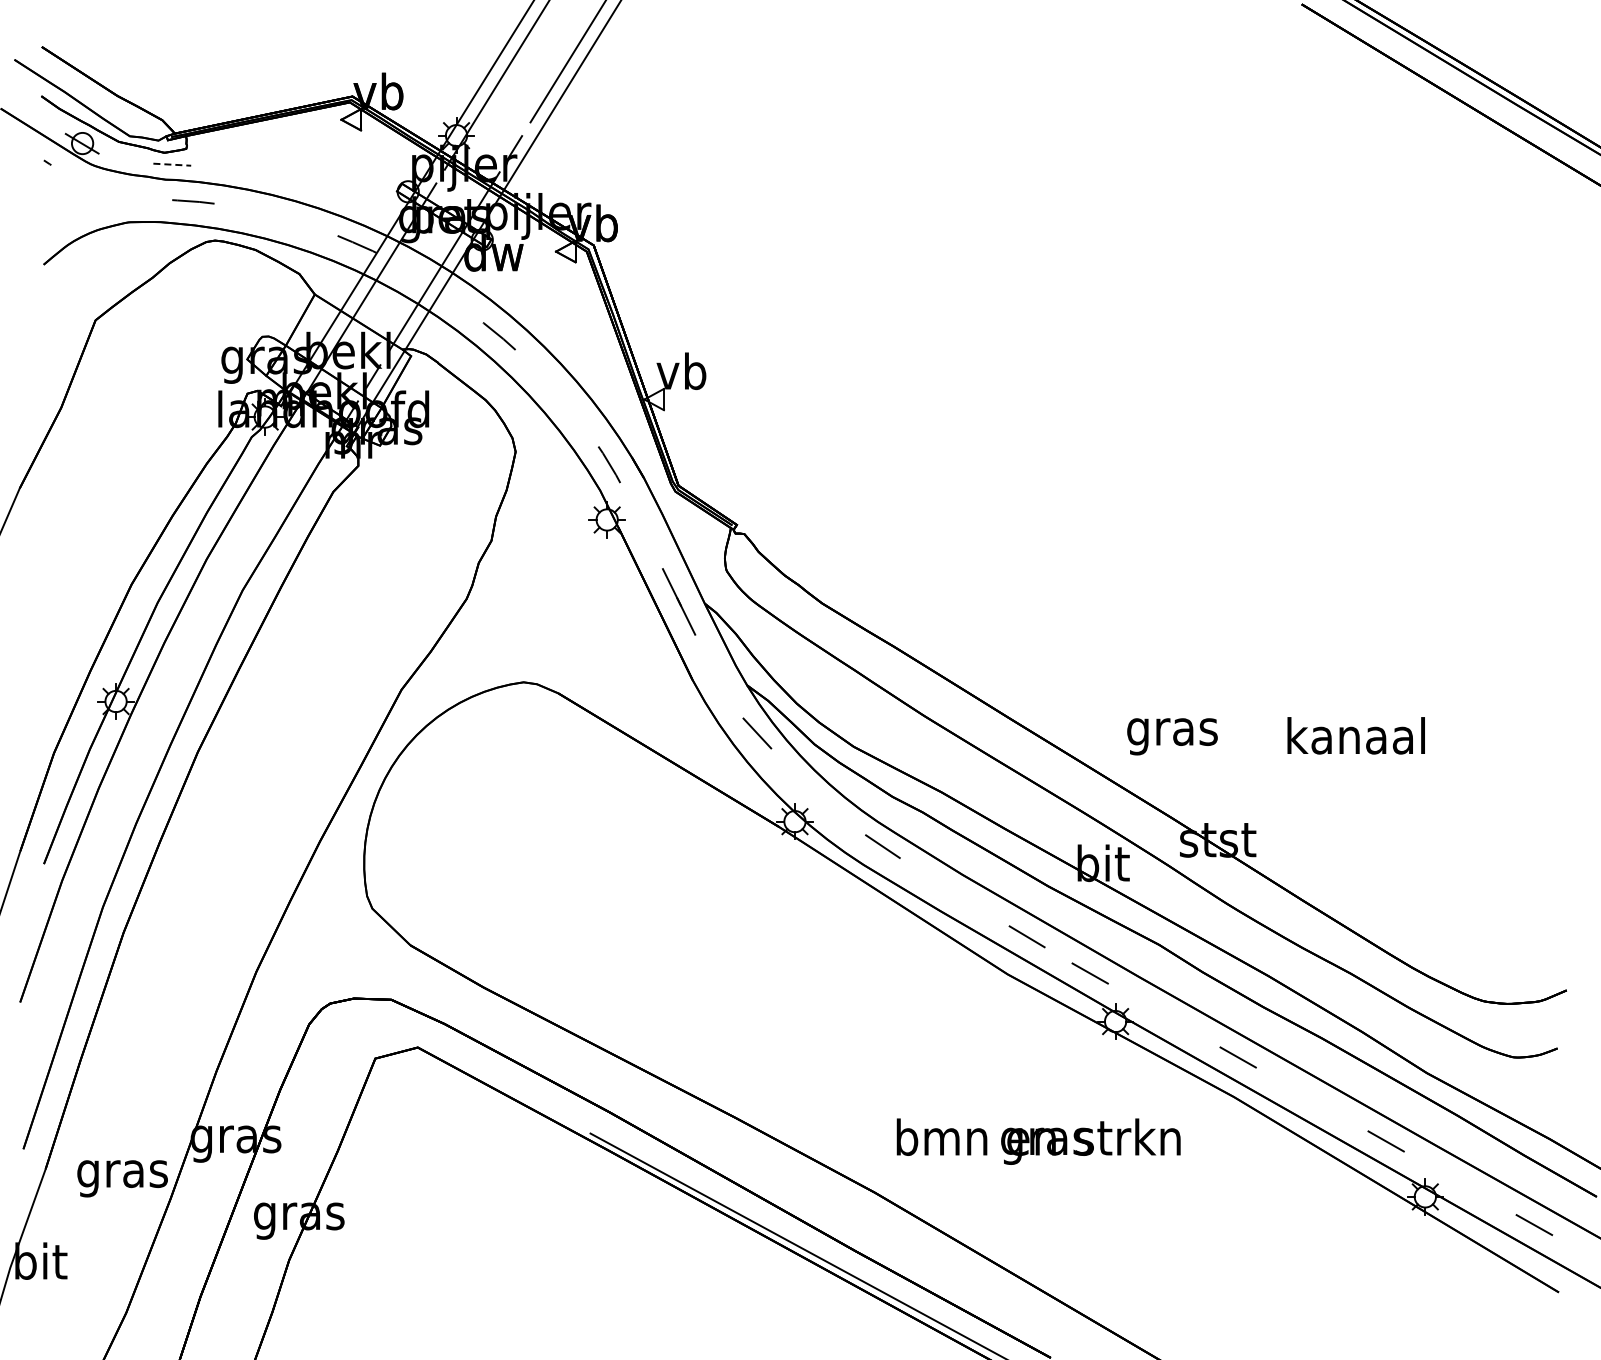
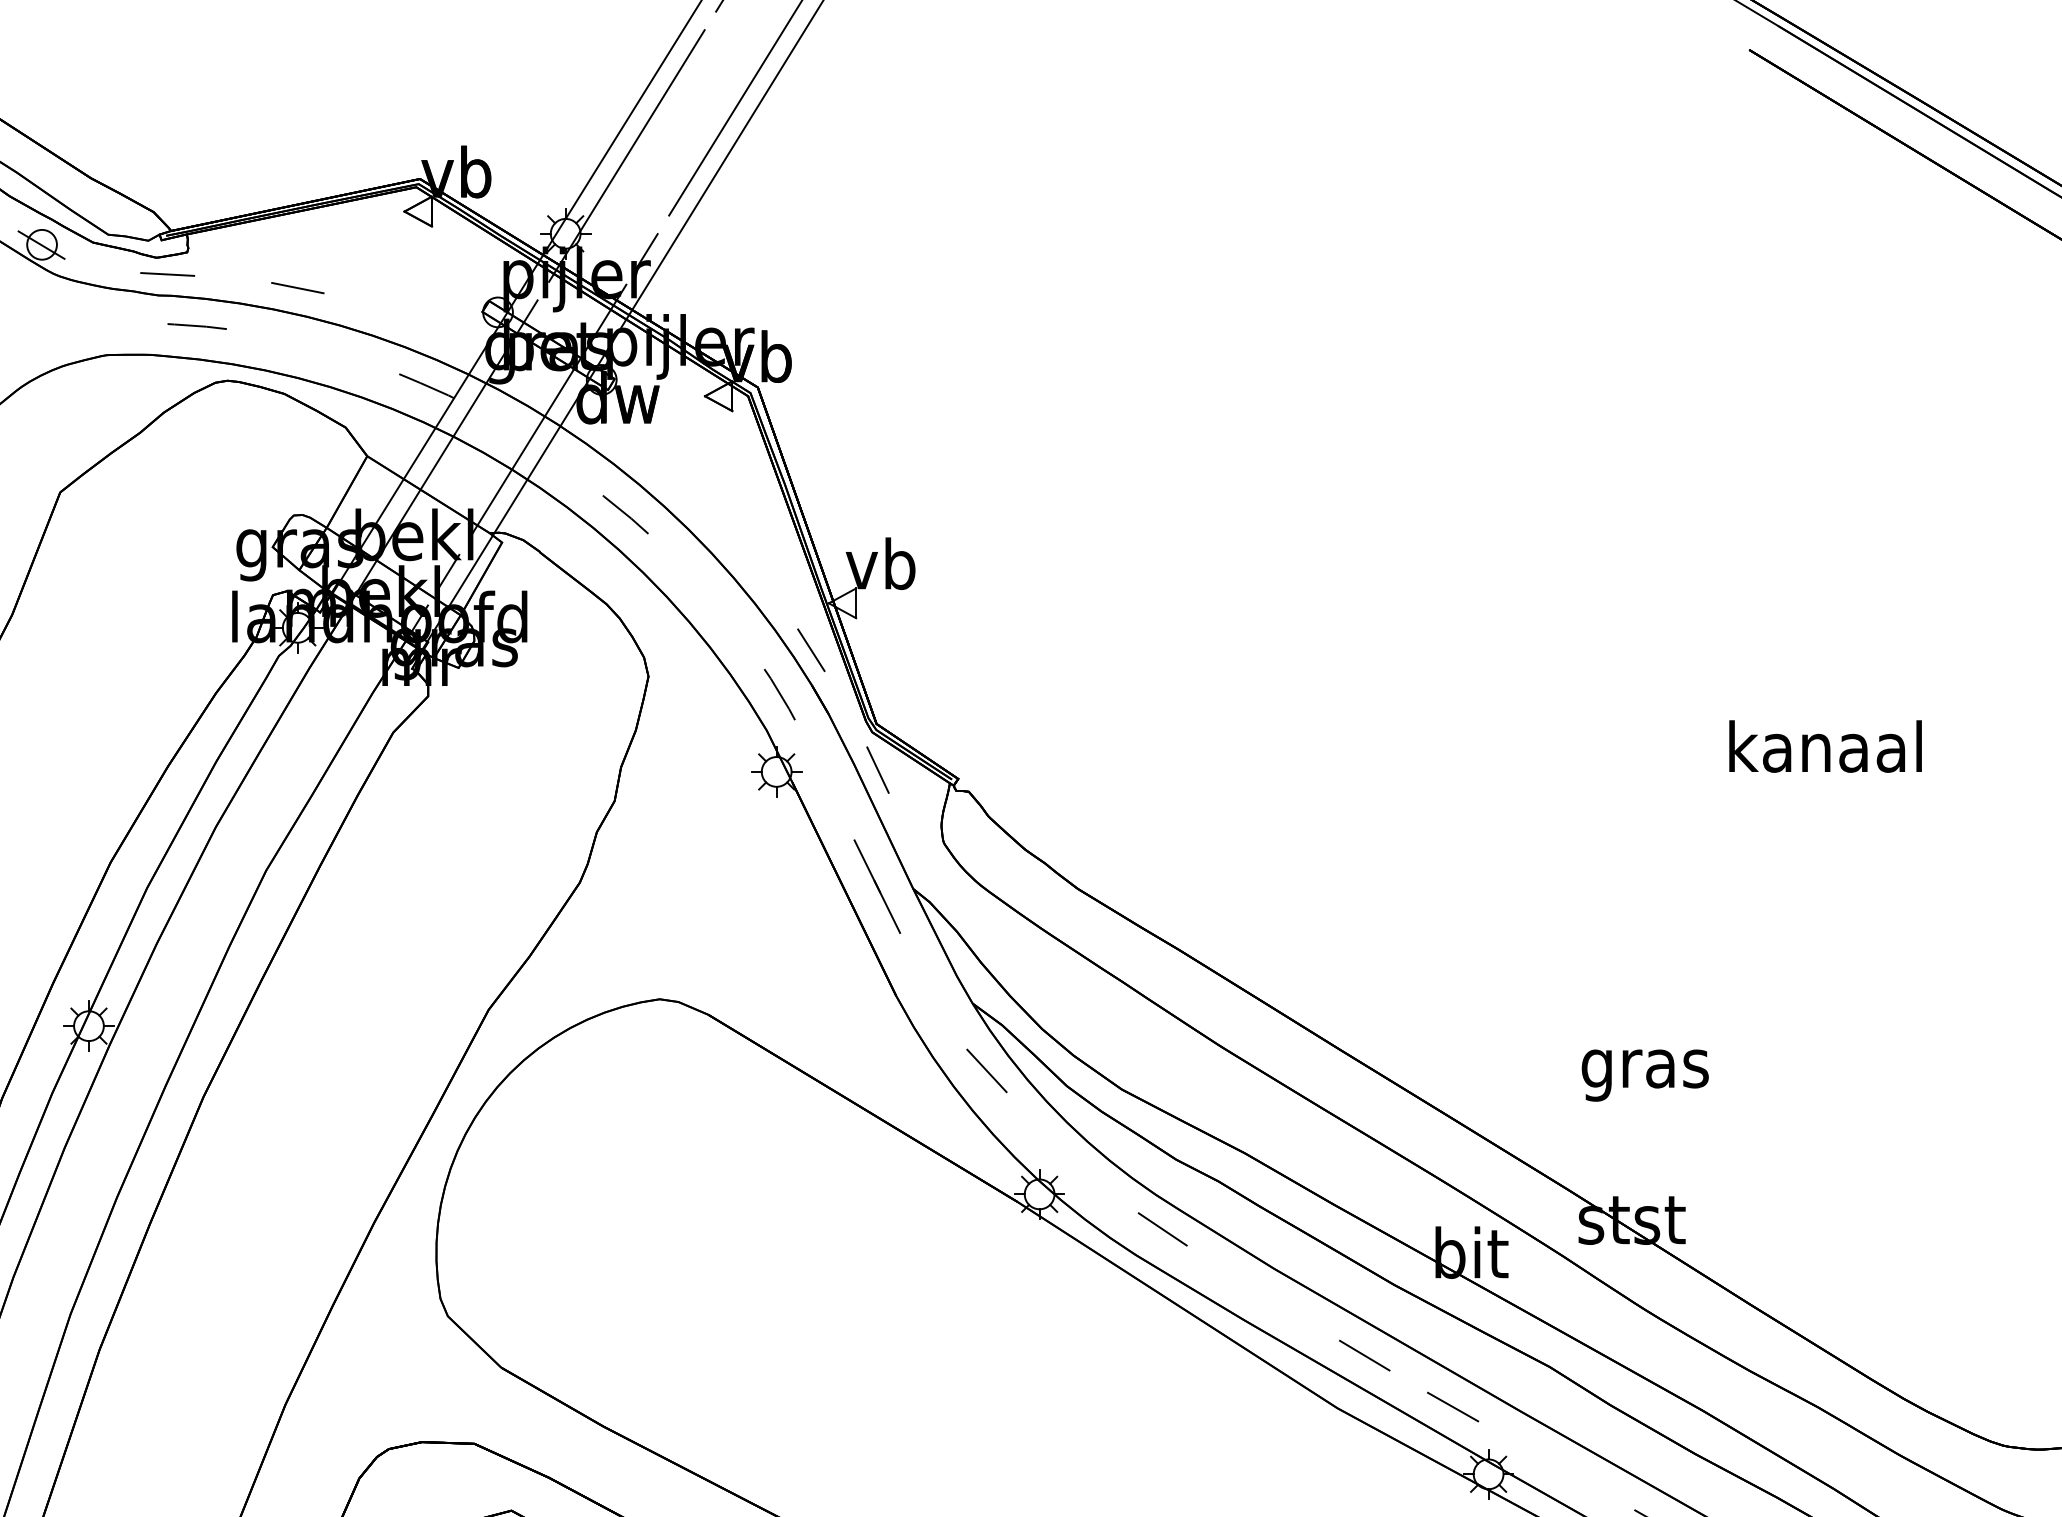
line: (172, 164) -> (167, 274), dashed -> solid
line: (264, 174) -> (296, 288), added
line: (631, 432) -> (810, 649), added
line: (679, 518) -> (877, 769), added
text: (1355, 735) -> (1824, 746), moved
text: (1172, 736) -> (1645, 1075), moved

